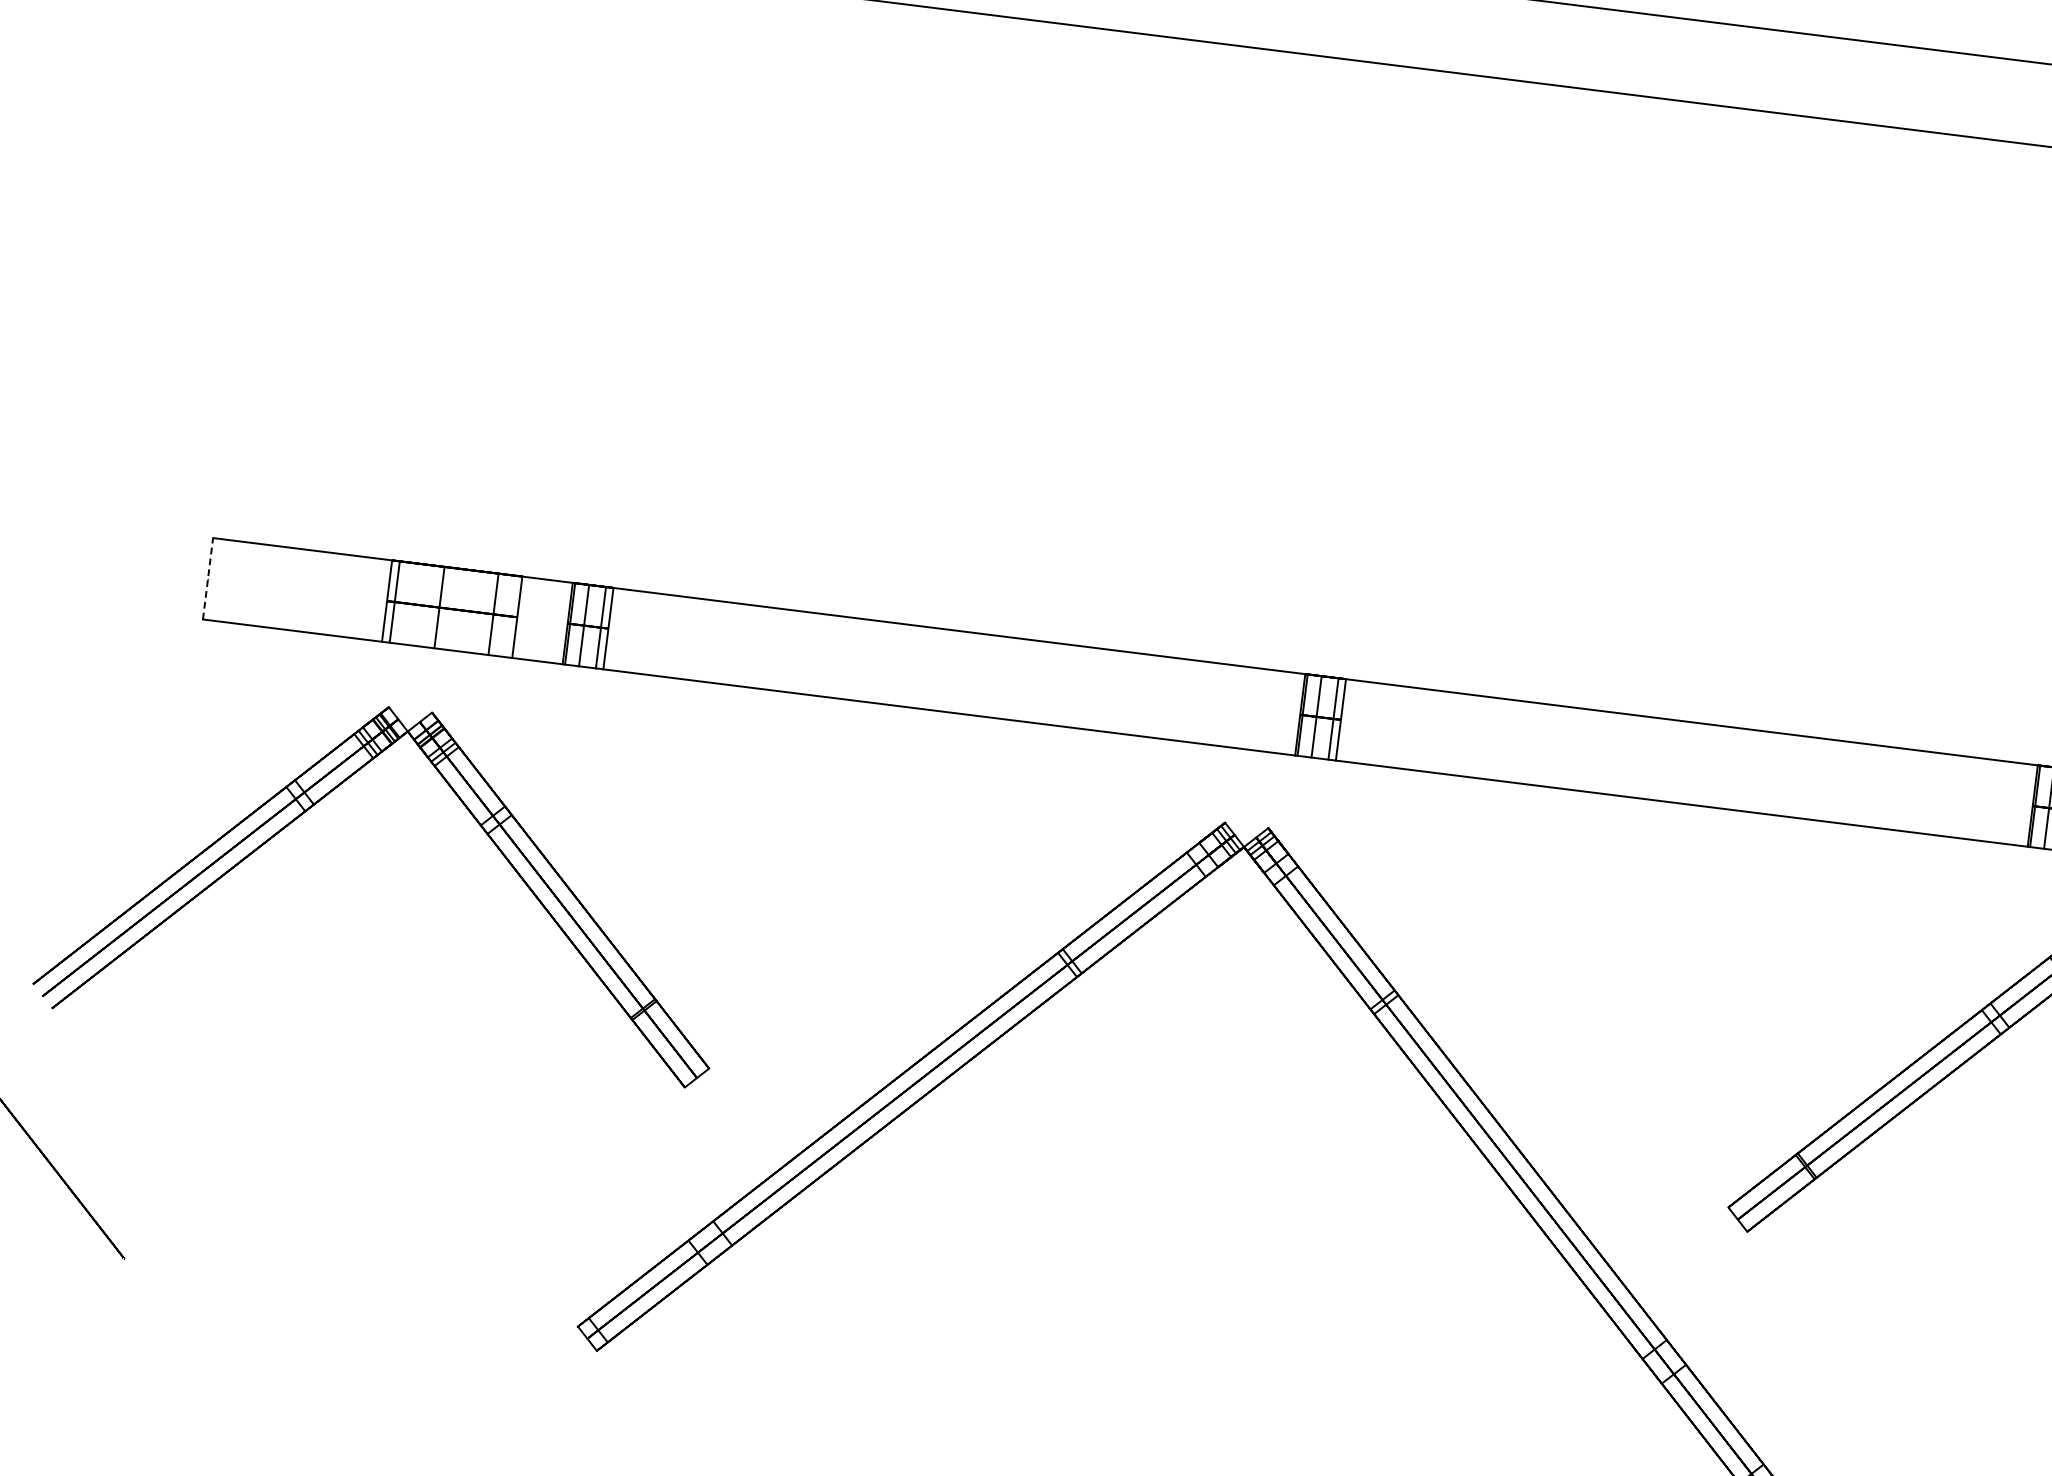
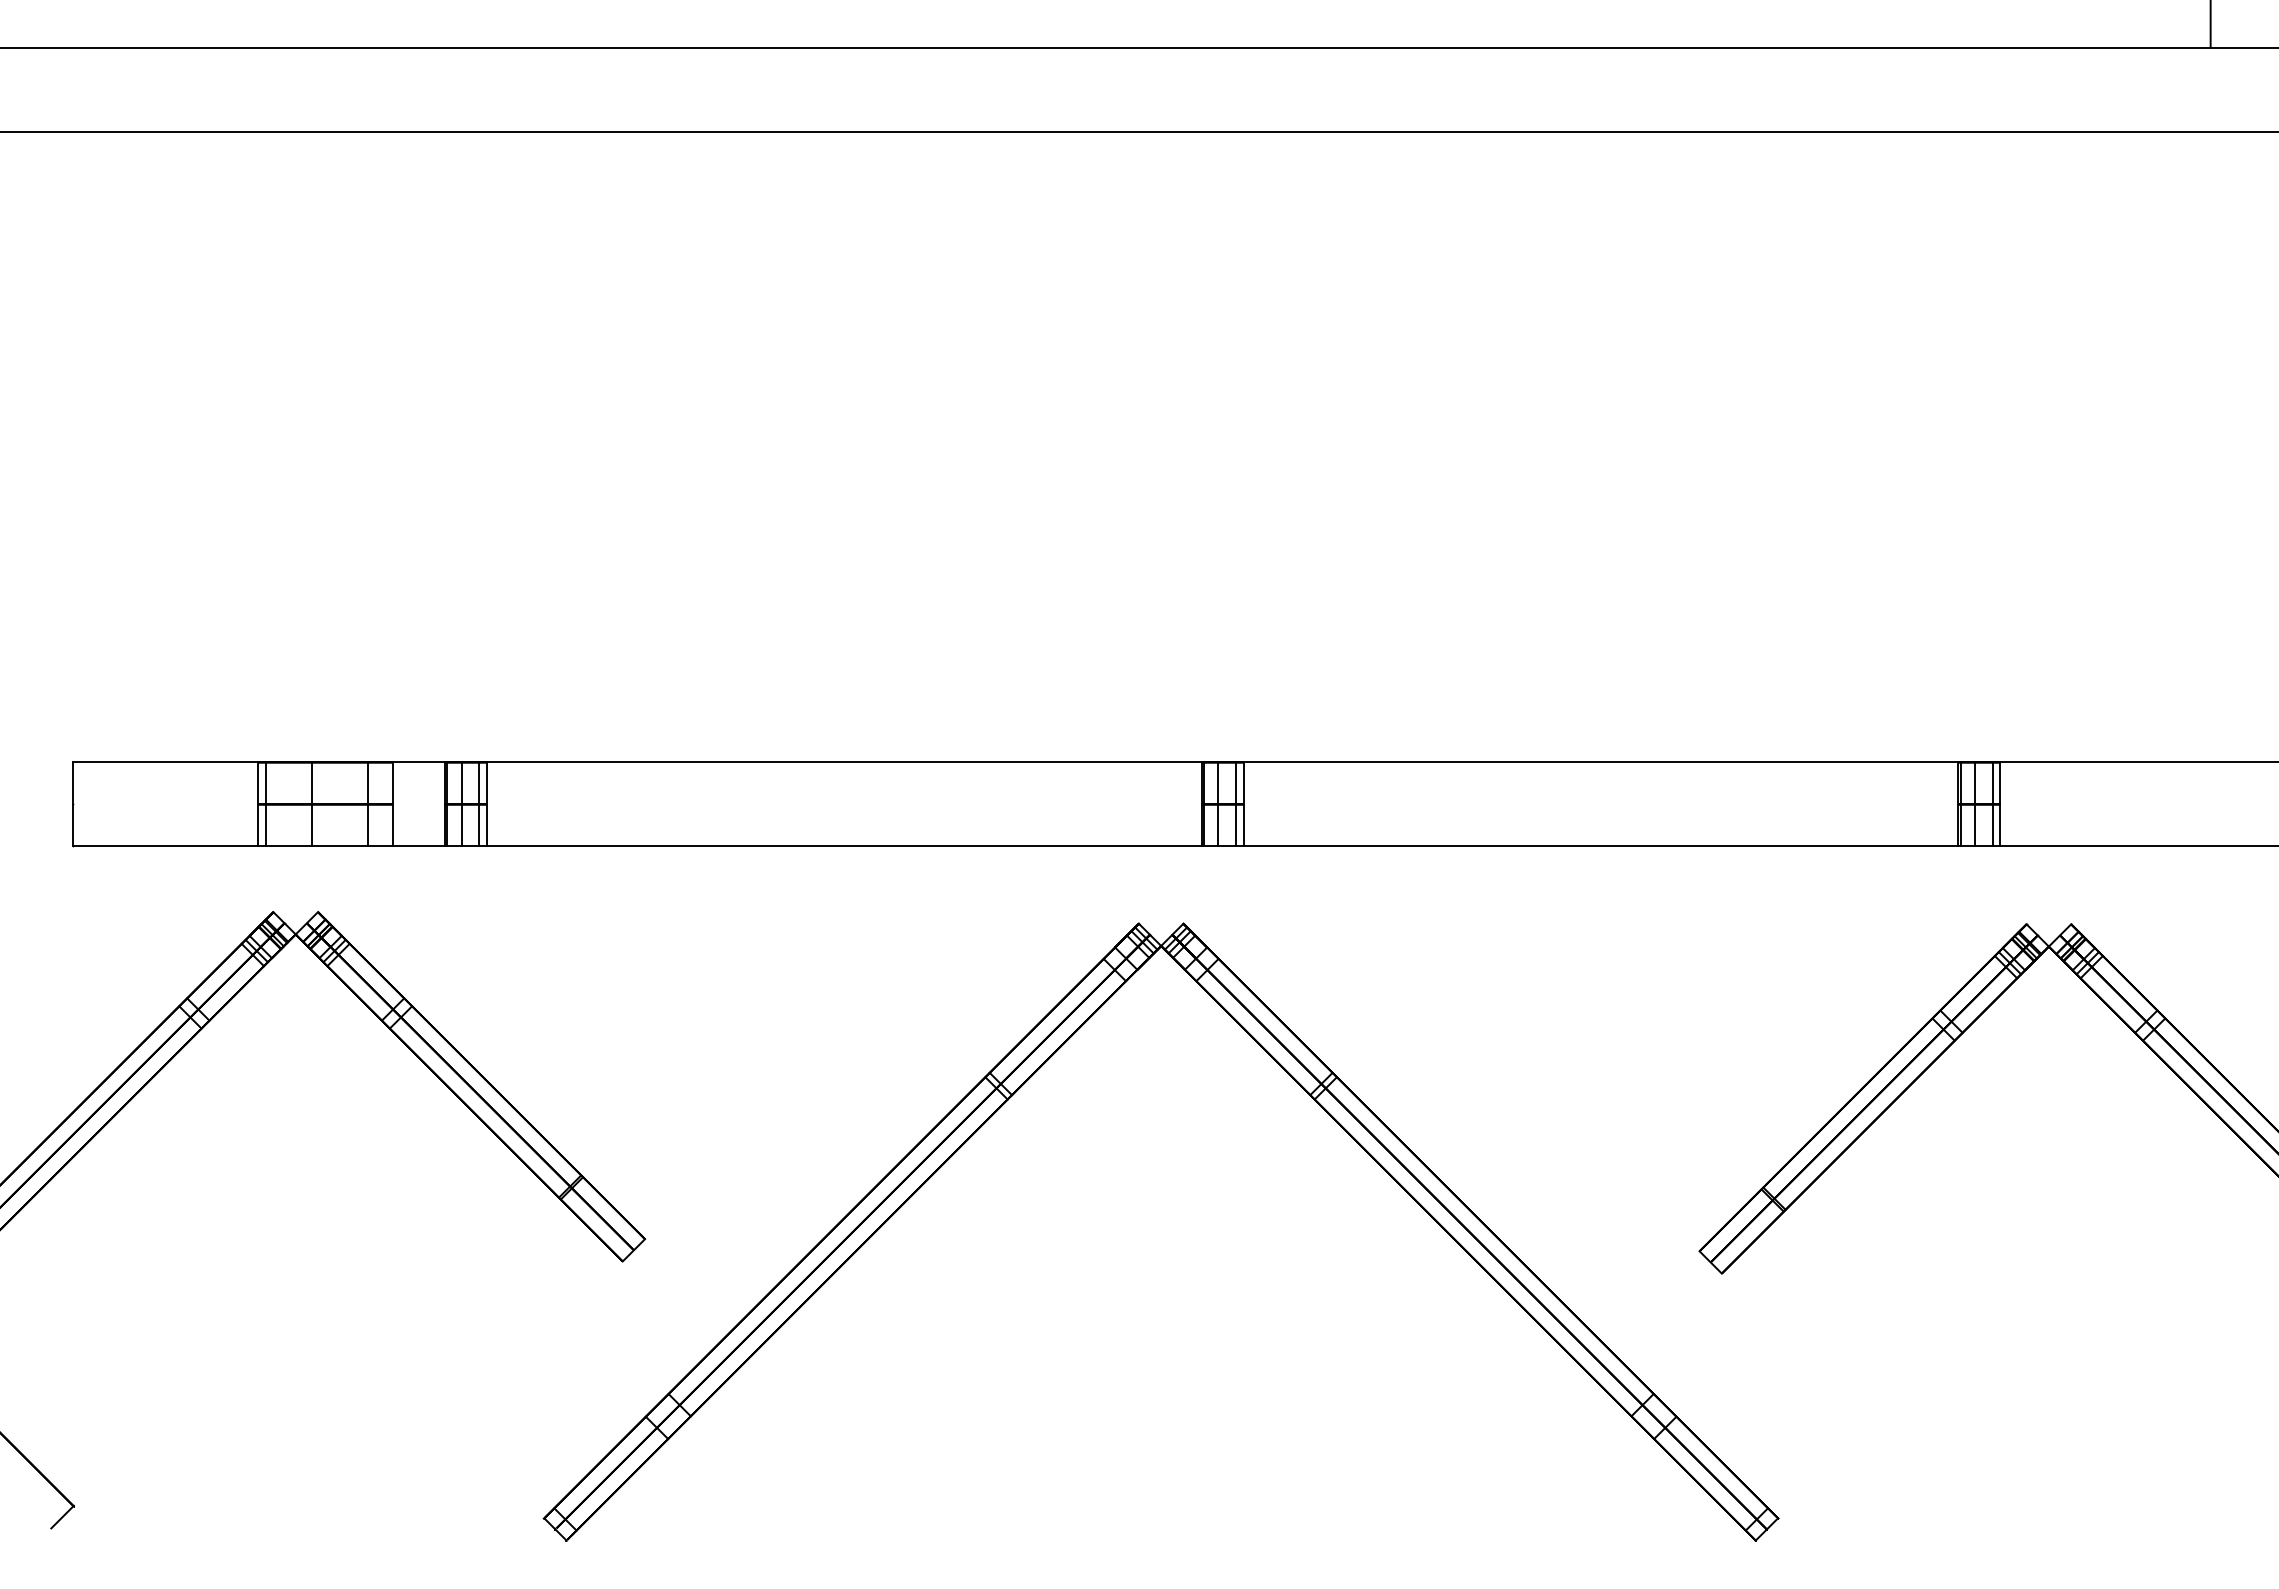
line: (208, 577) -> (73, 803), dashed -> solid
line: (111, 1267) -> (62, 1517), added

